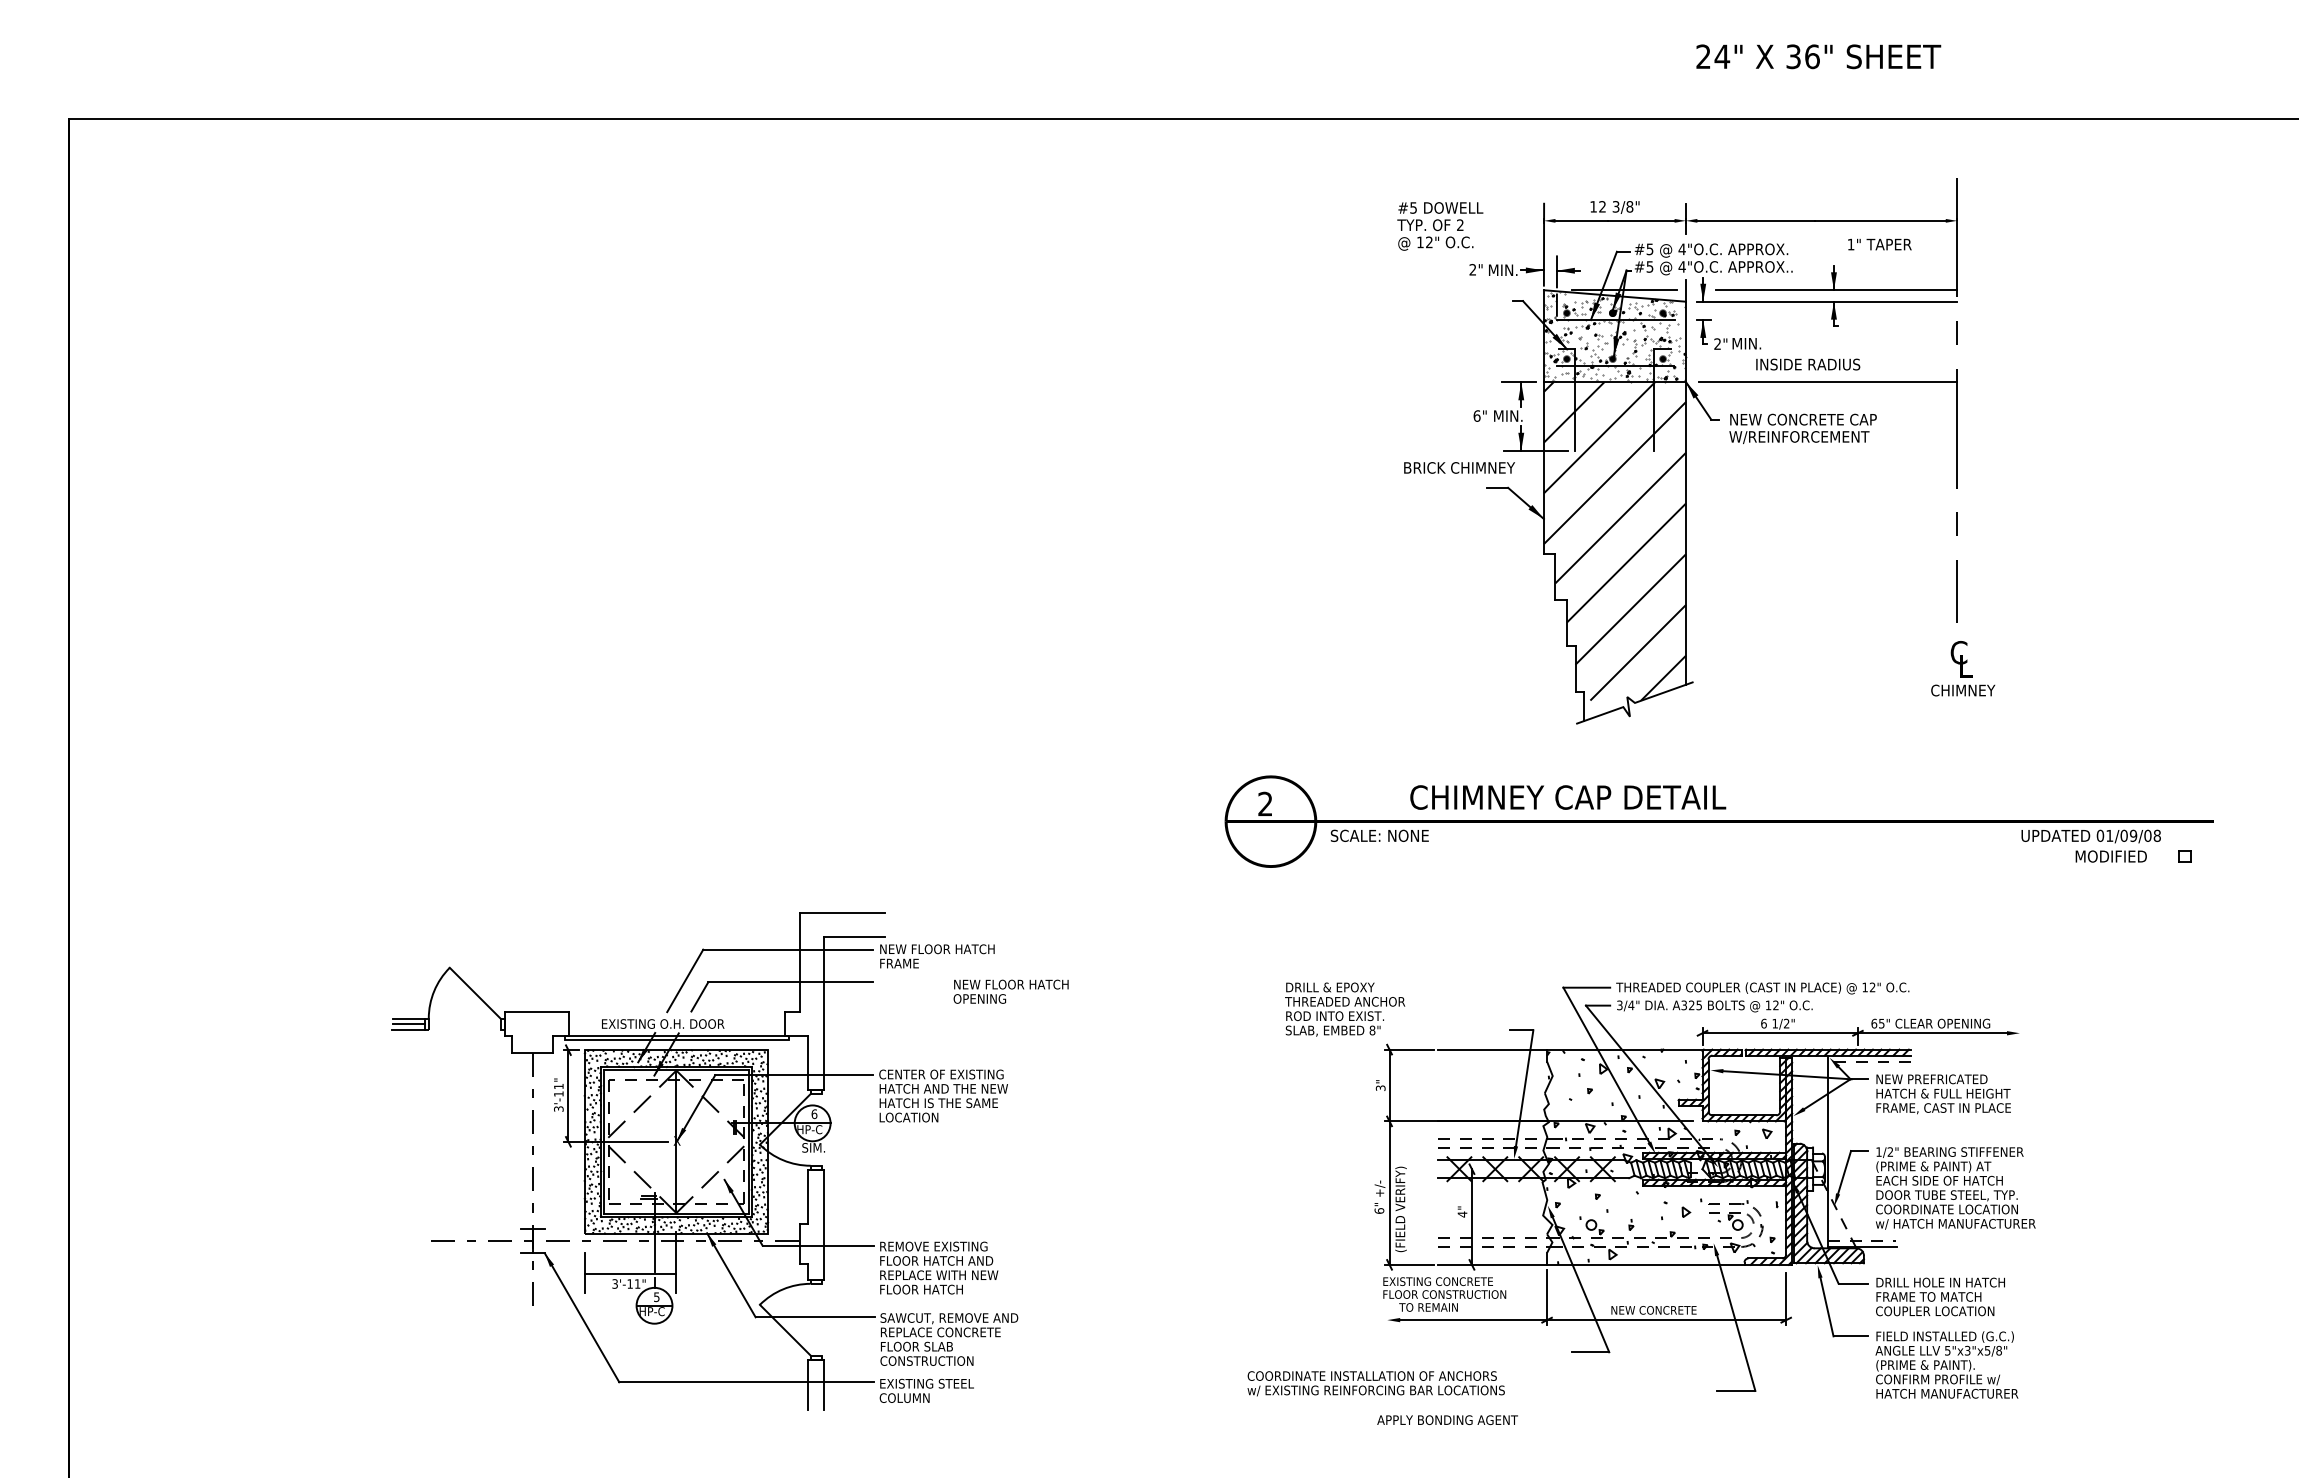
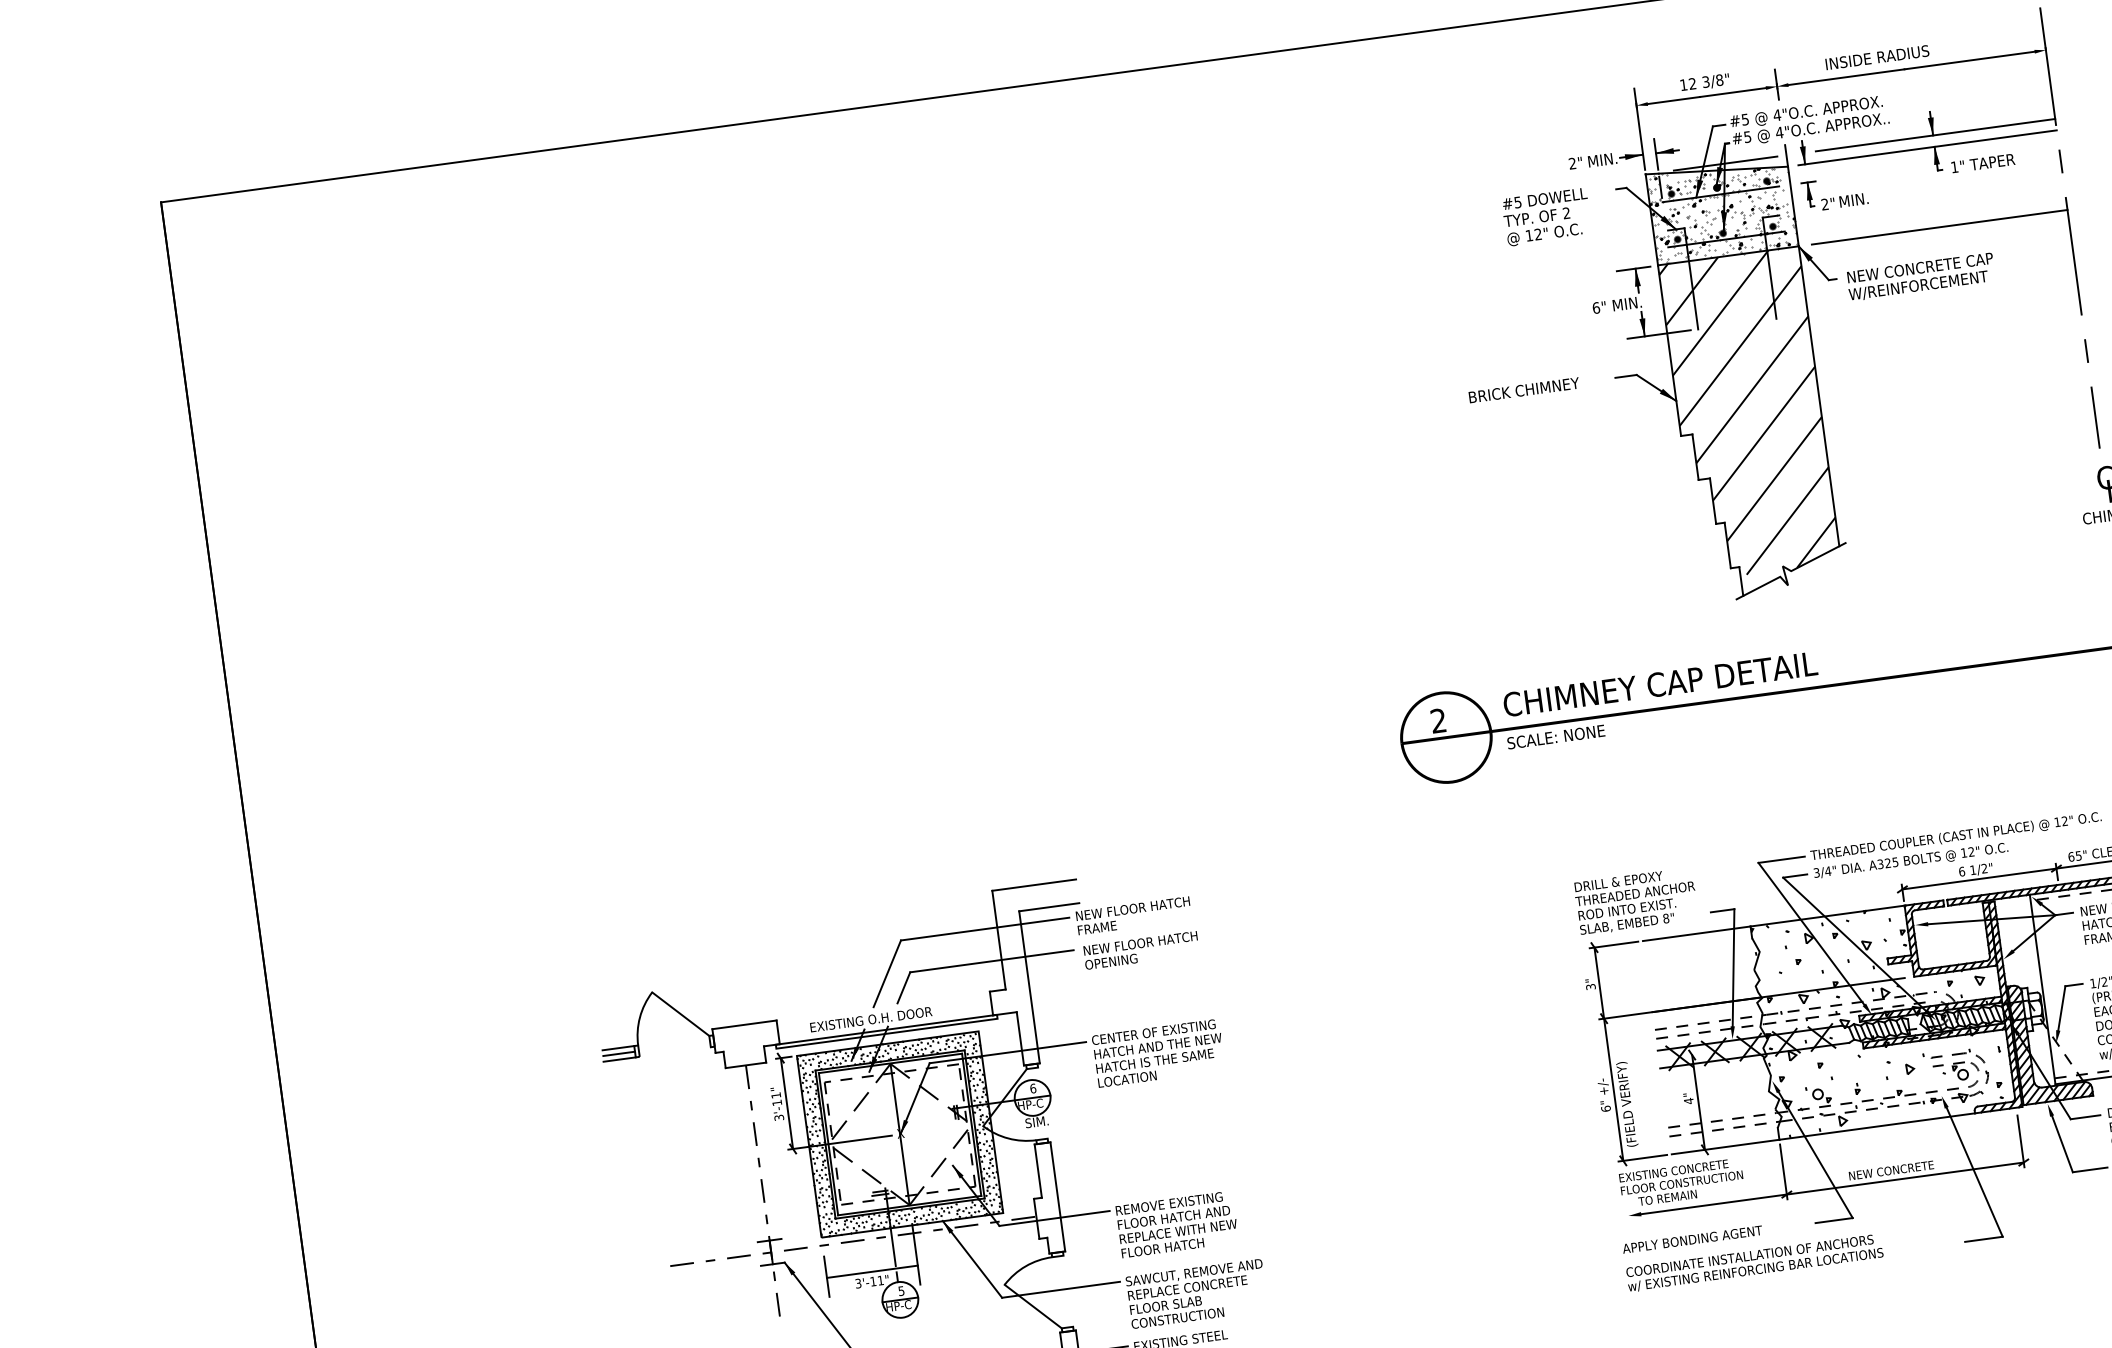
text: (1440, 226) -> (1547, 217), moved
text: (1879, 244) -> (1982, 163), moved
text: (1808, 364) -> (1877, 57), moved
text: (1459, 467) -> (1524, 389), moved
text: (1568, 797) -> (1660, 684), moved
text: (1010, 991) -> (1140, 950), moved
text: (1345, 1009) -> (1636, 901), moved
text: (1375, 1383) -> (1754, 1262), moved
text: (1447, 1420) -> (1692, 1239), moved

